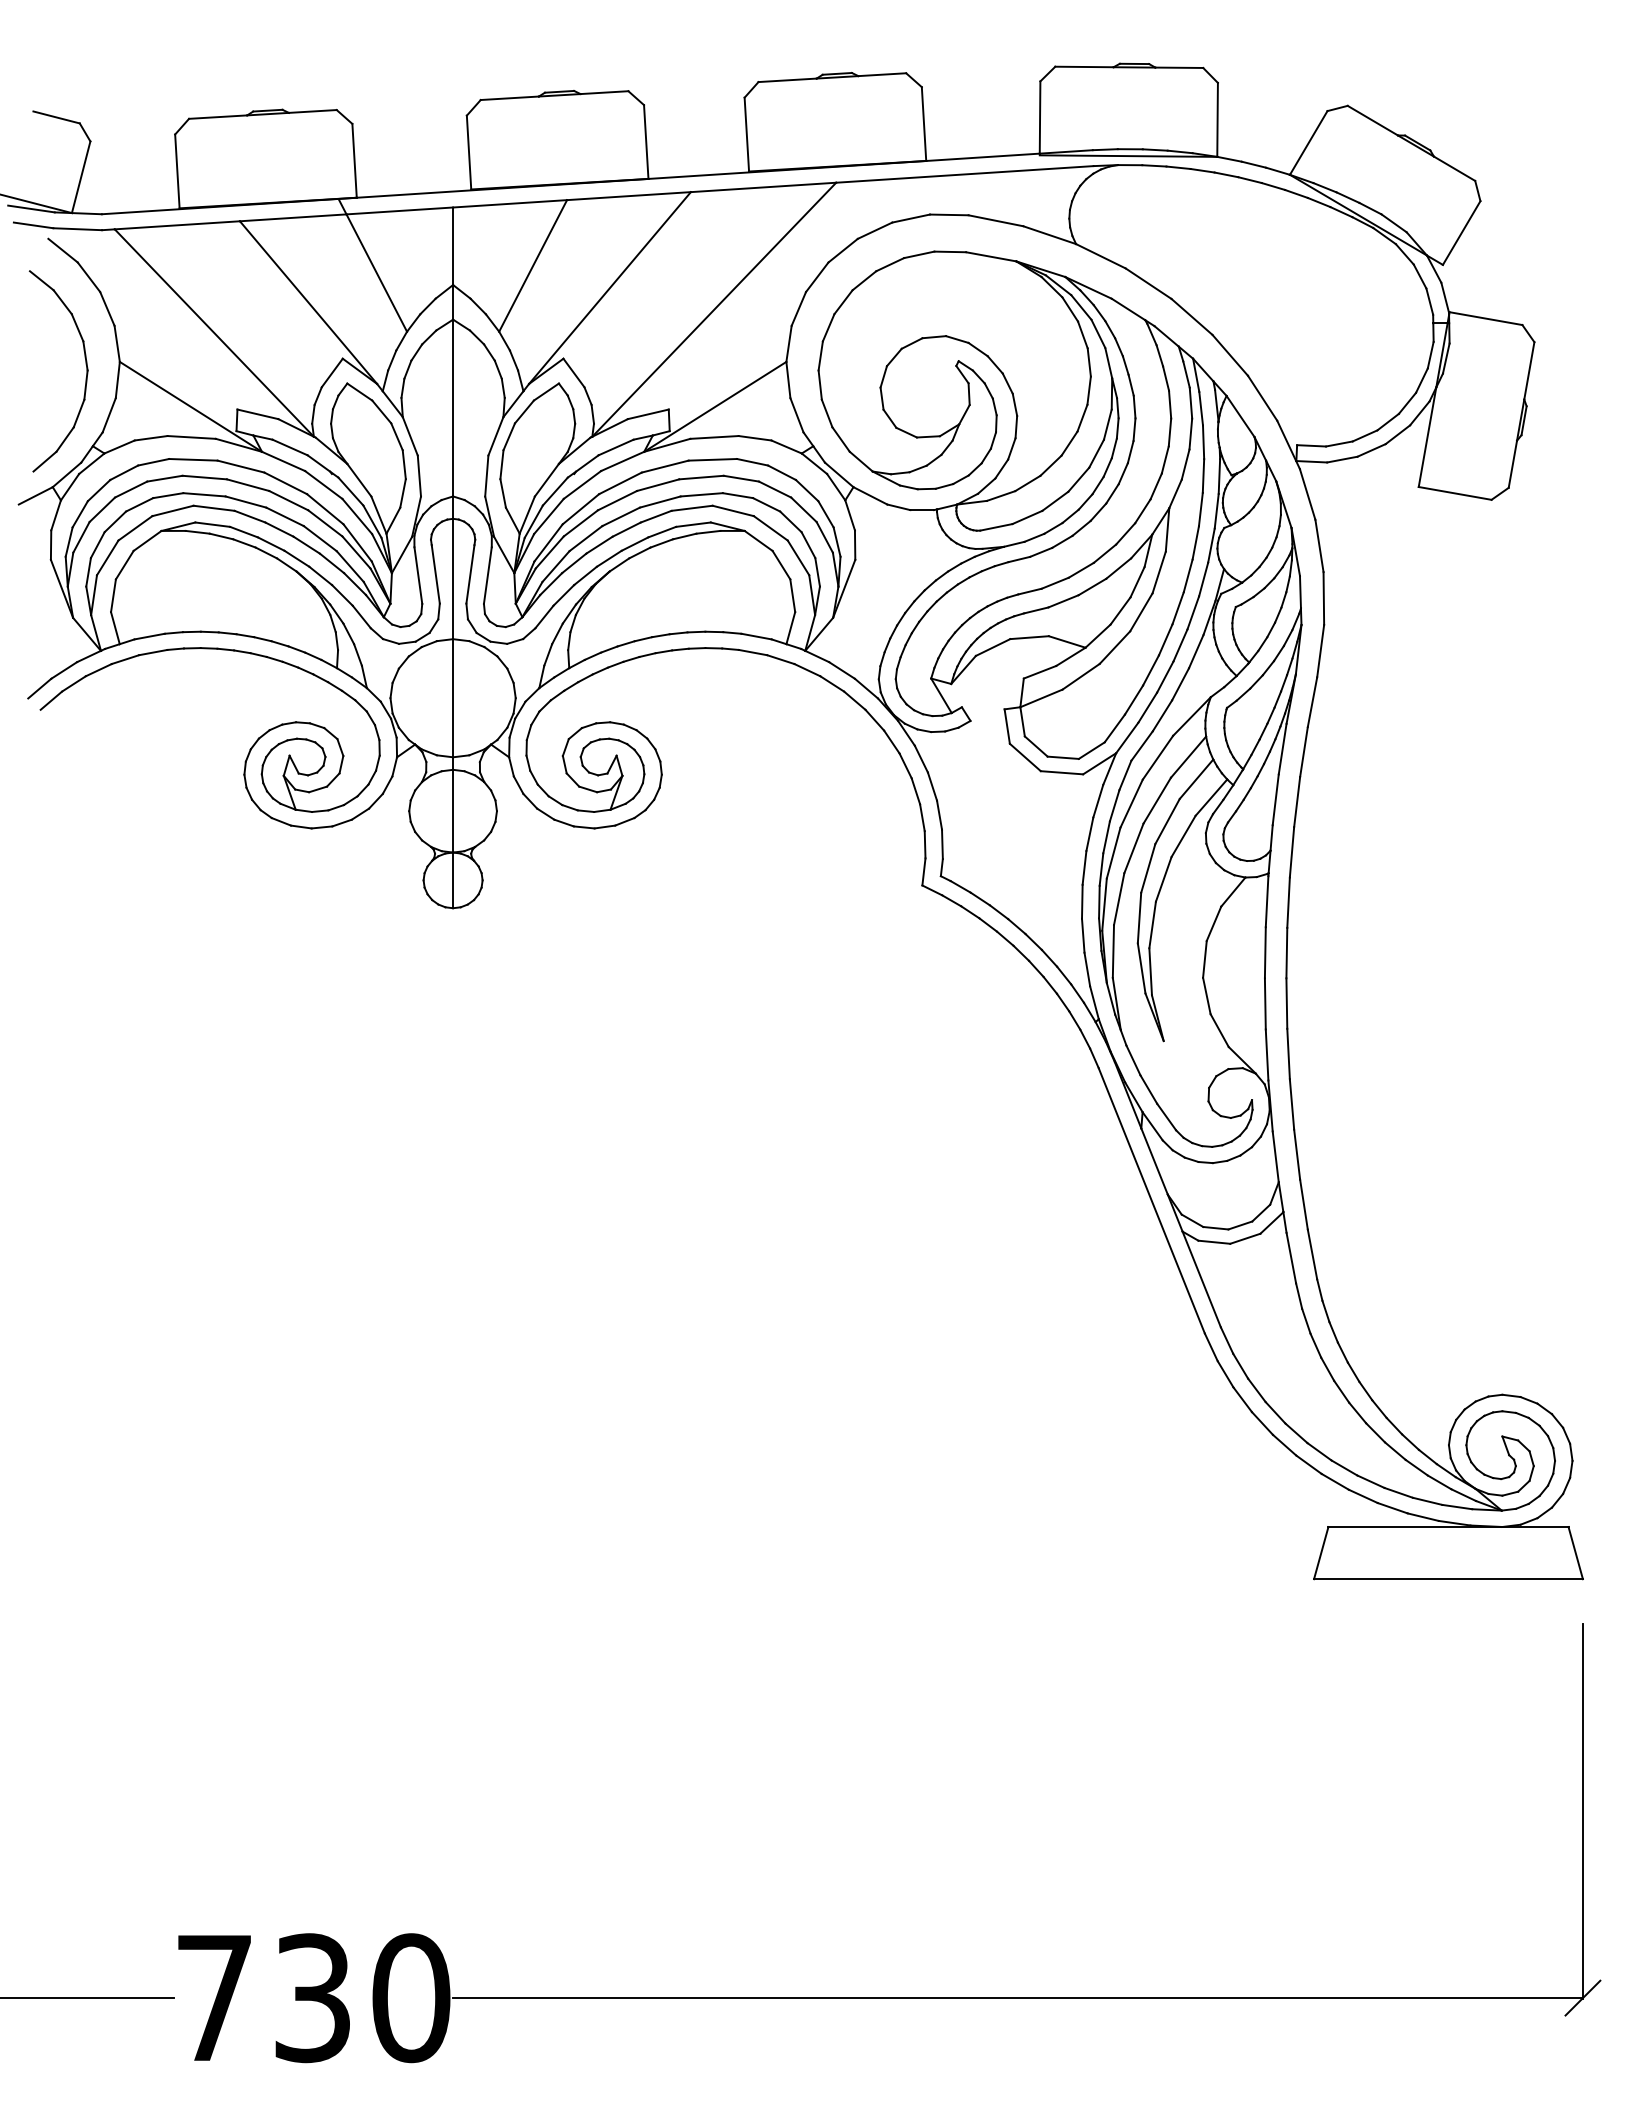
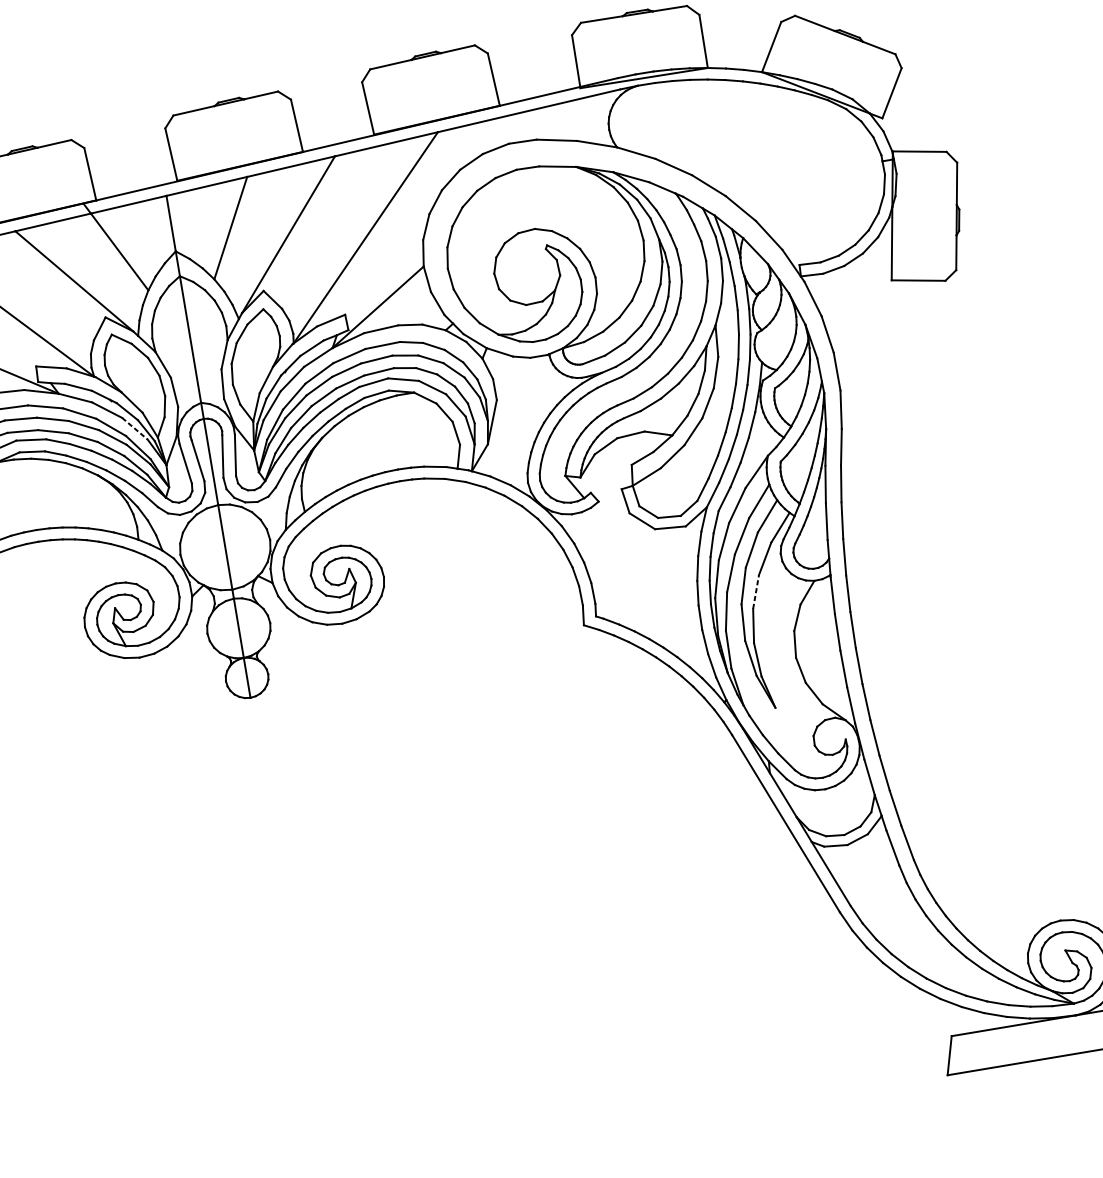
line: (357, 516) -> (135, 428), solid -> dashed
line: (1163, 879) -> (755, 592), solid -> dashed

